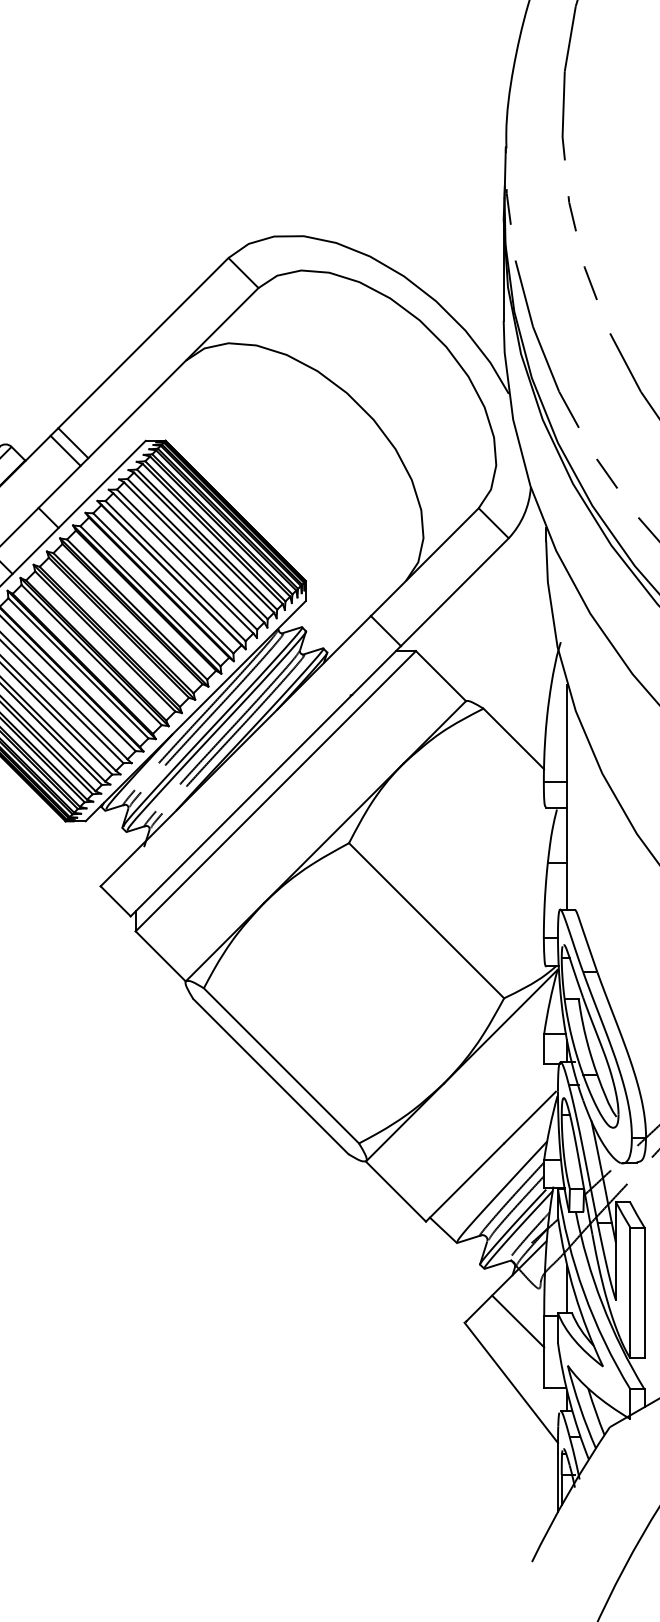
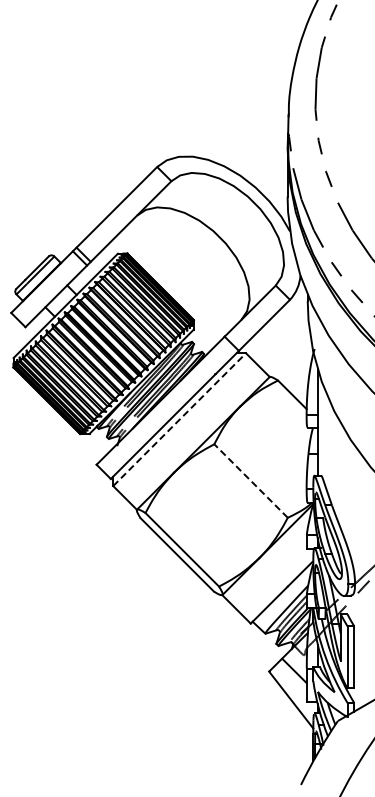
line: (275, 790) -> (179, 419), solid -> dashed
line: (427, 921) -> (251, 481), solid -> dashed

